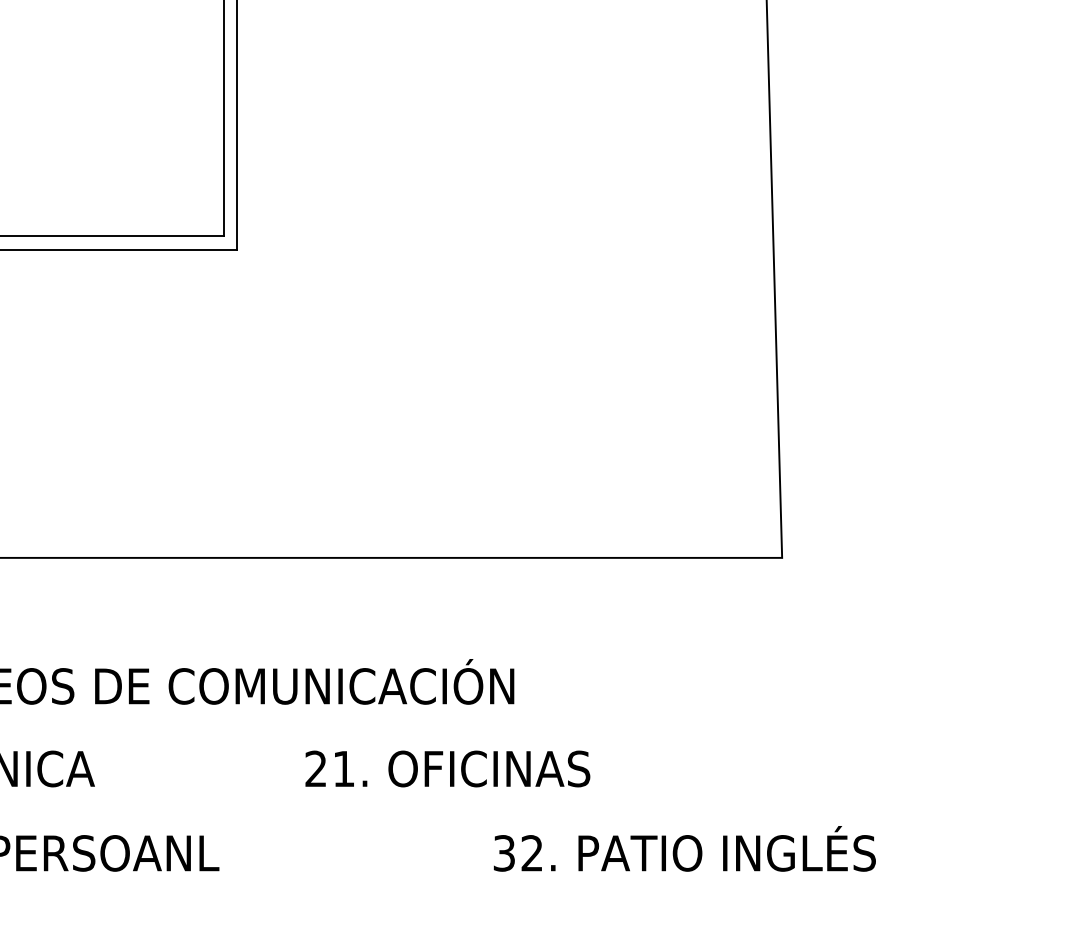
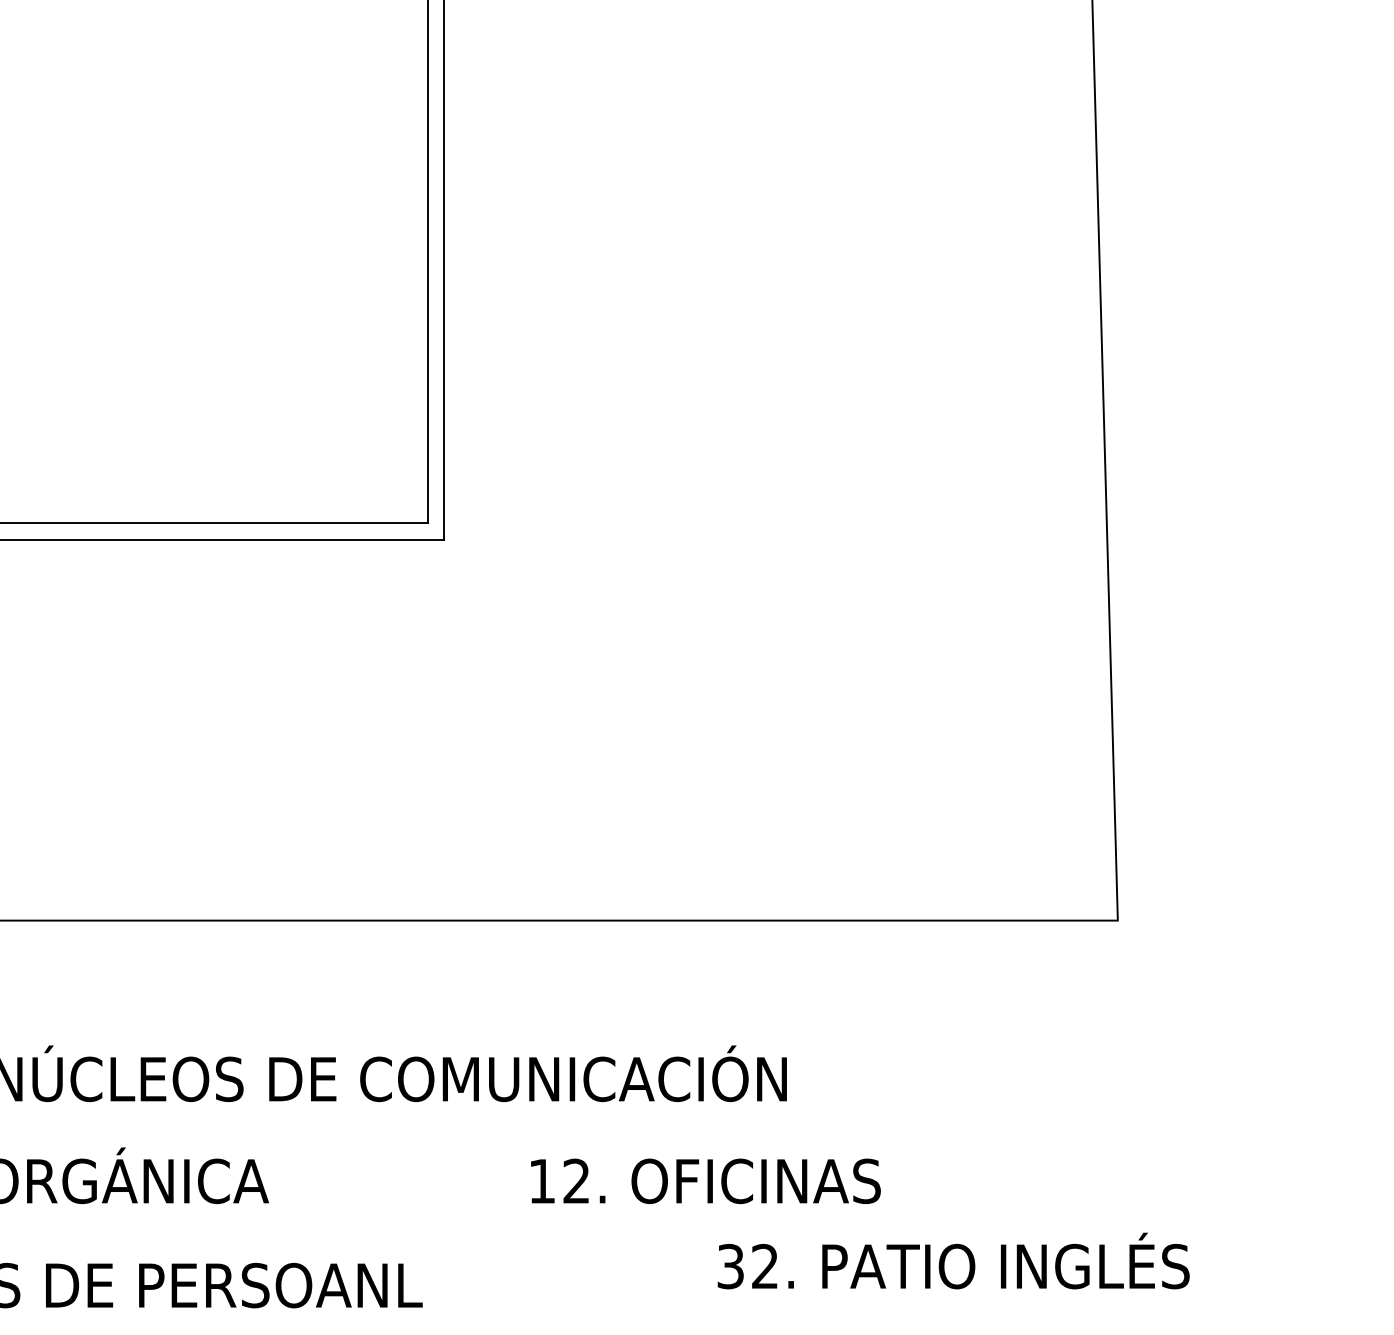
text: (329, 768) -> (558, 1180), 21. -> 12.
text: (684, 848) -> (953, 1260), moved

